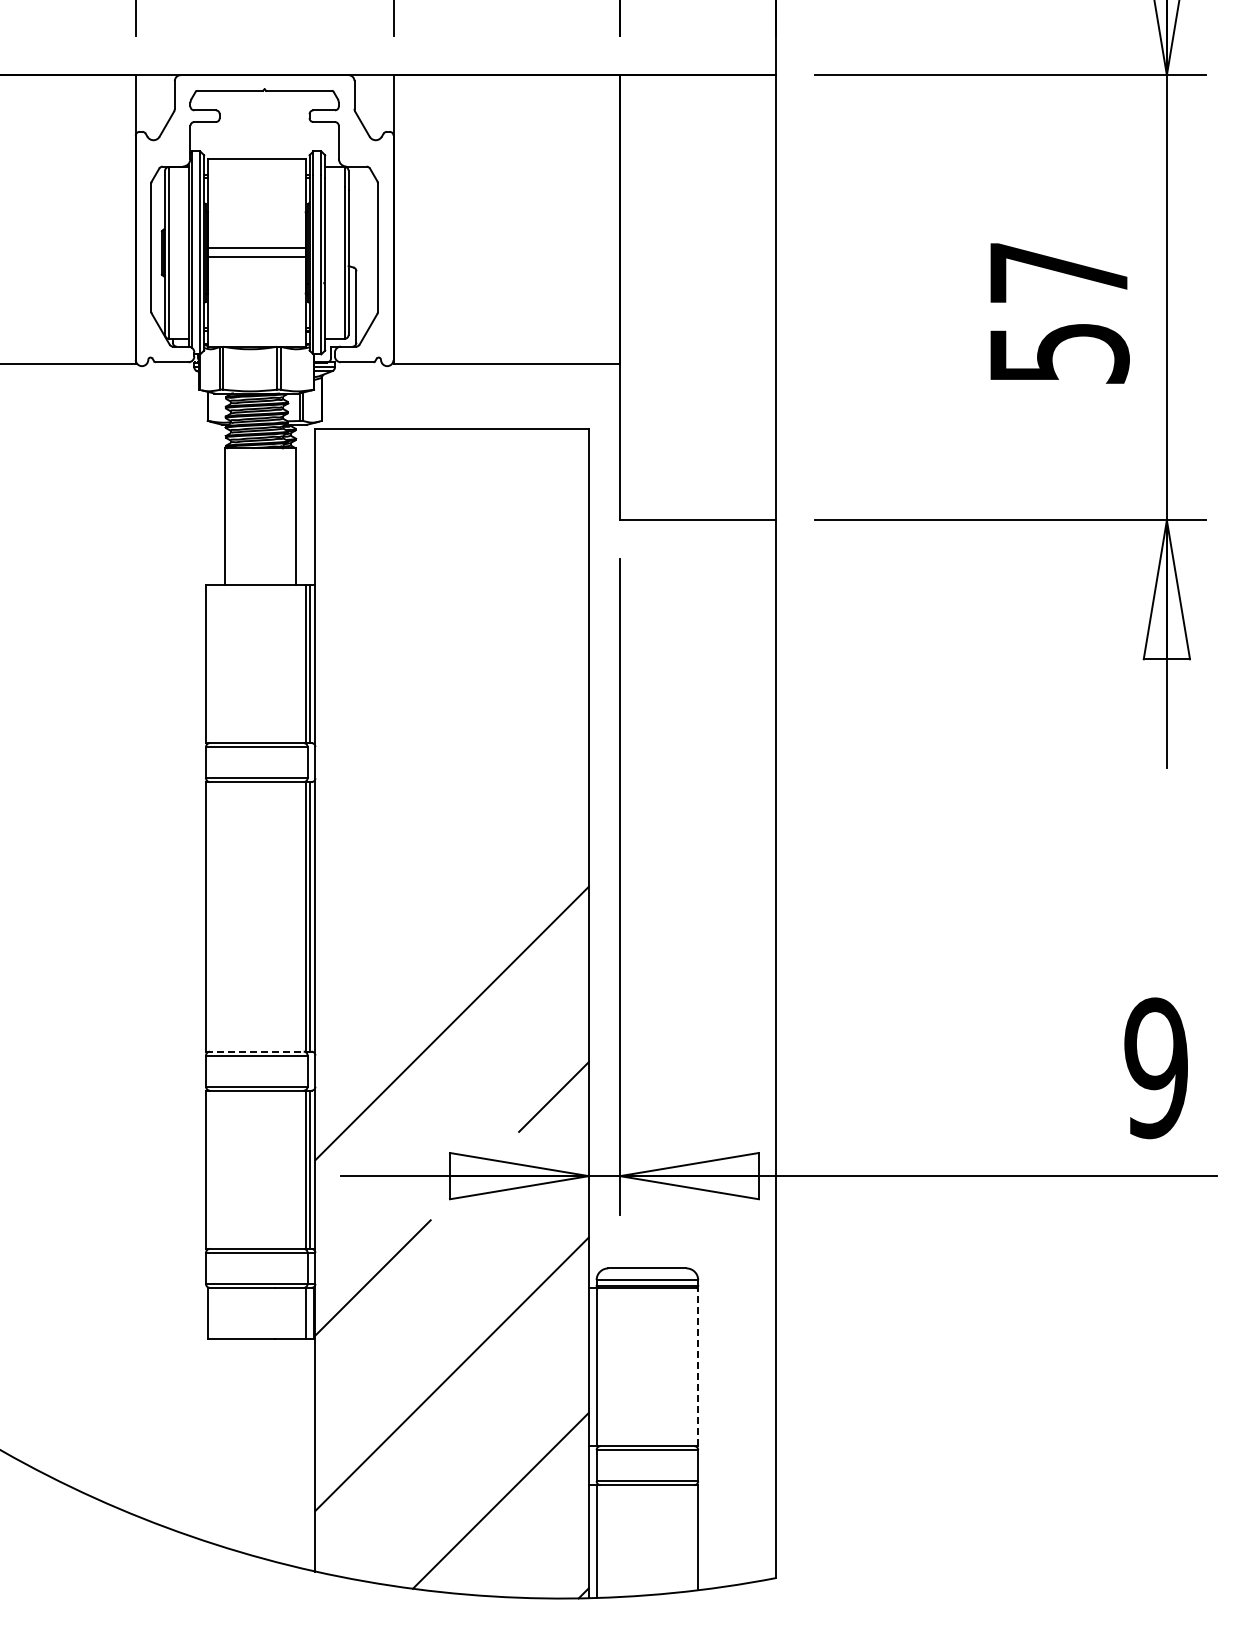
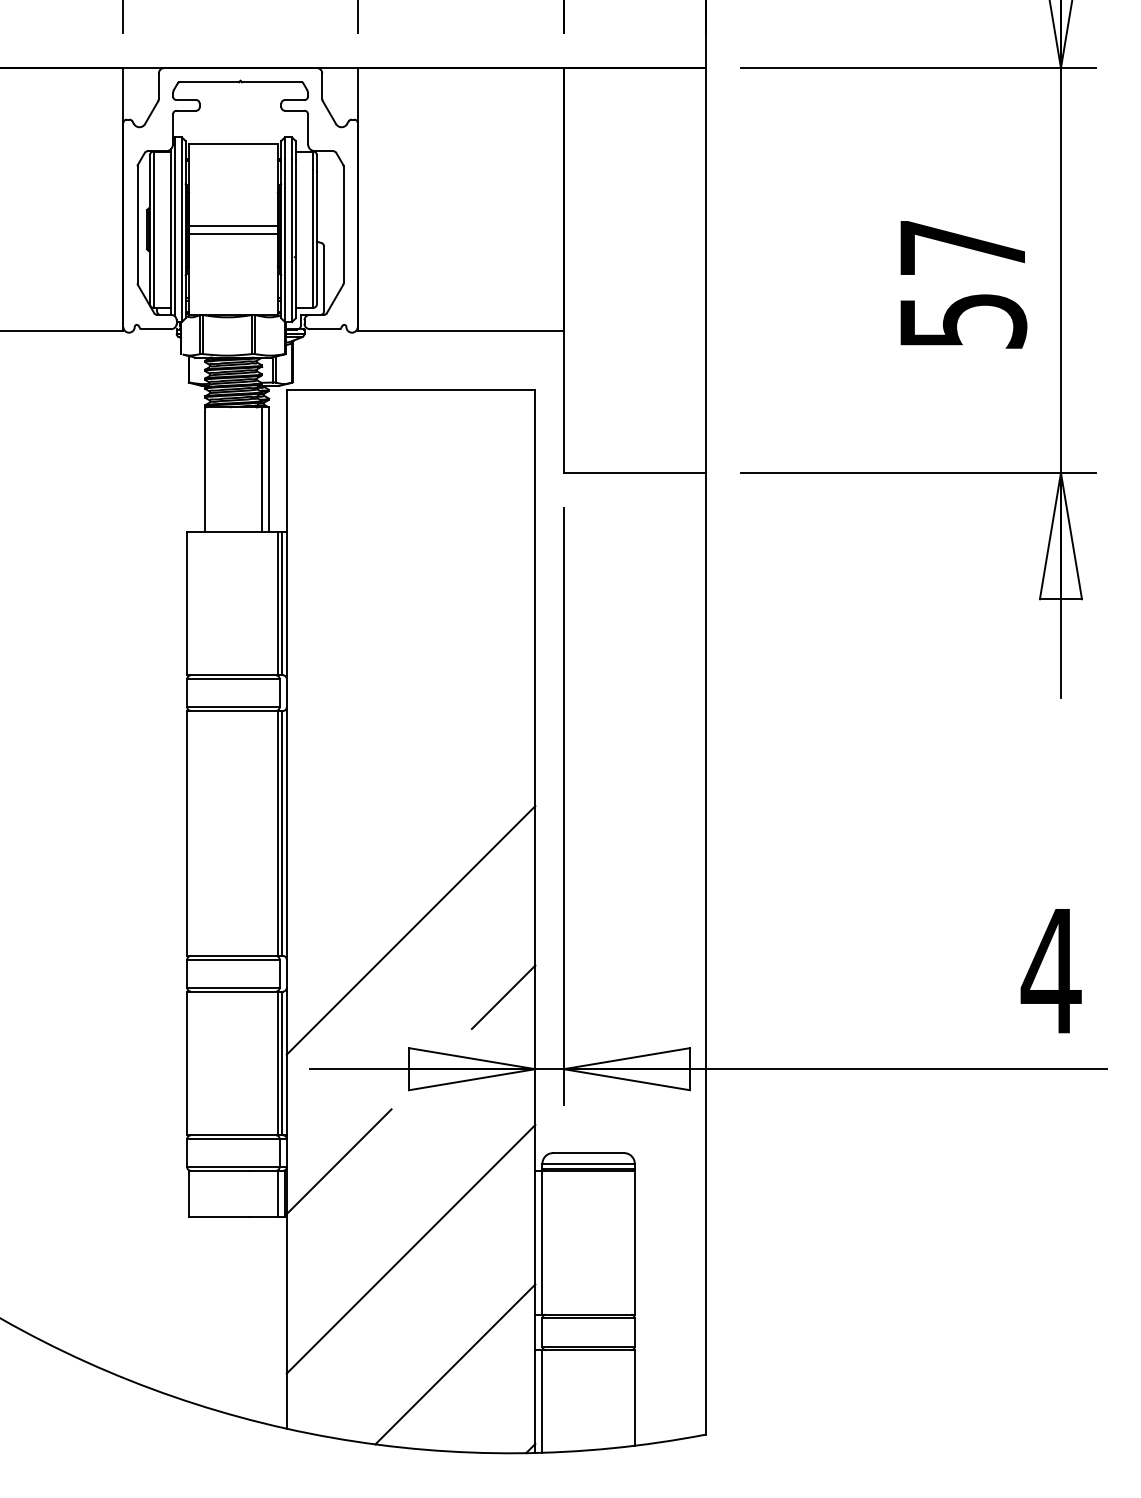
line: (288, 516) -> (262, 469), added
line: (256, 1051) -> (233, 955), dashed -> solid
text: (1155, 1068) -> (1050, 971), 9 -> 4
line: (698, 1366) -> (635, 1242), dashed -> solid

